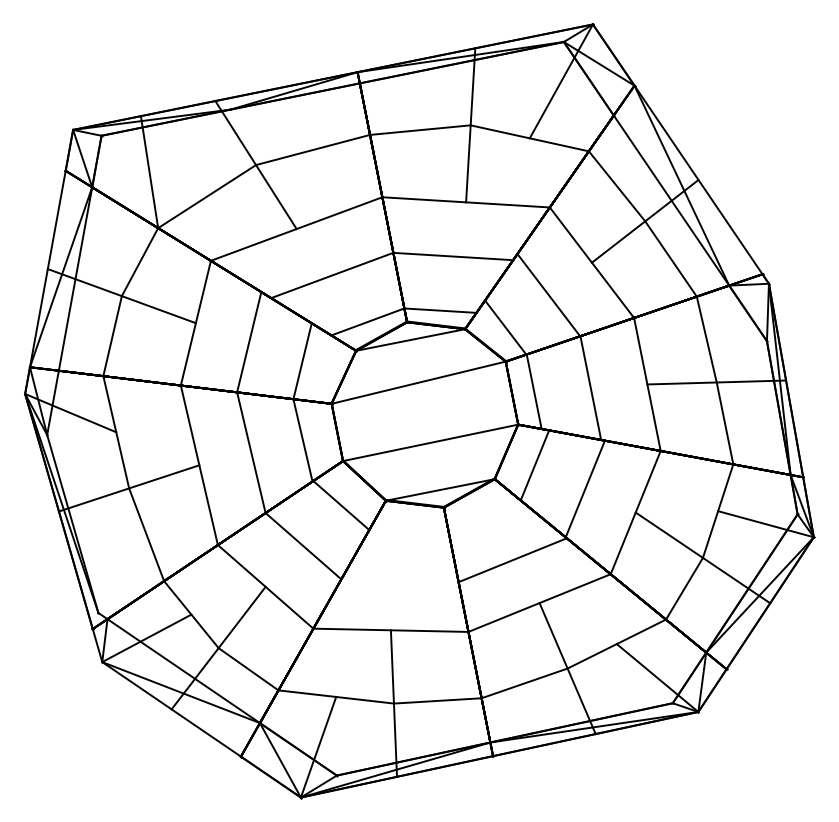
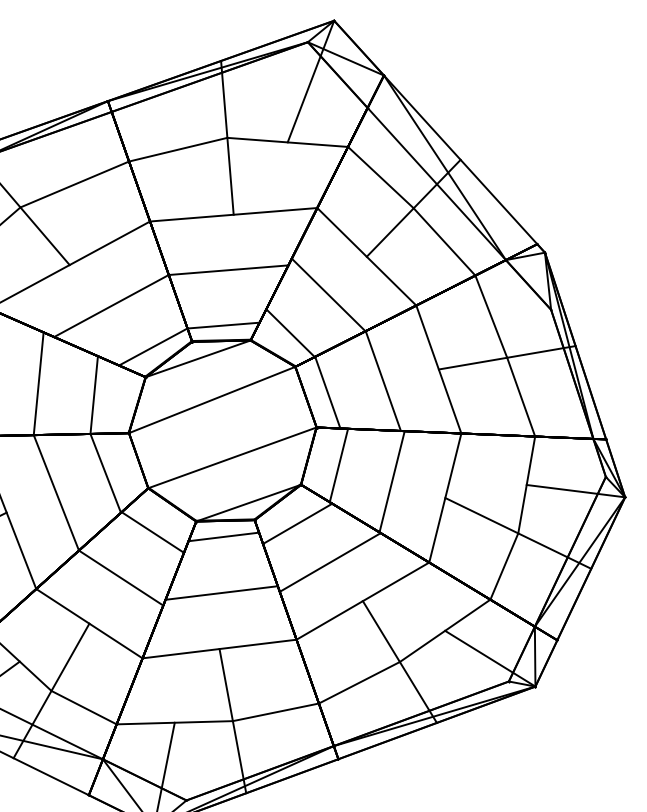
line: (485, 517) -> (297, 524), added
line: (410, 519) -> (223, 536), added
line: (400, 574) -> (221, 592), added

